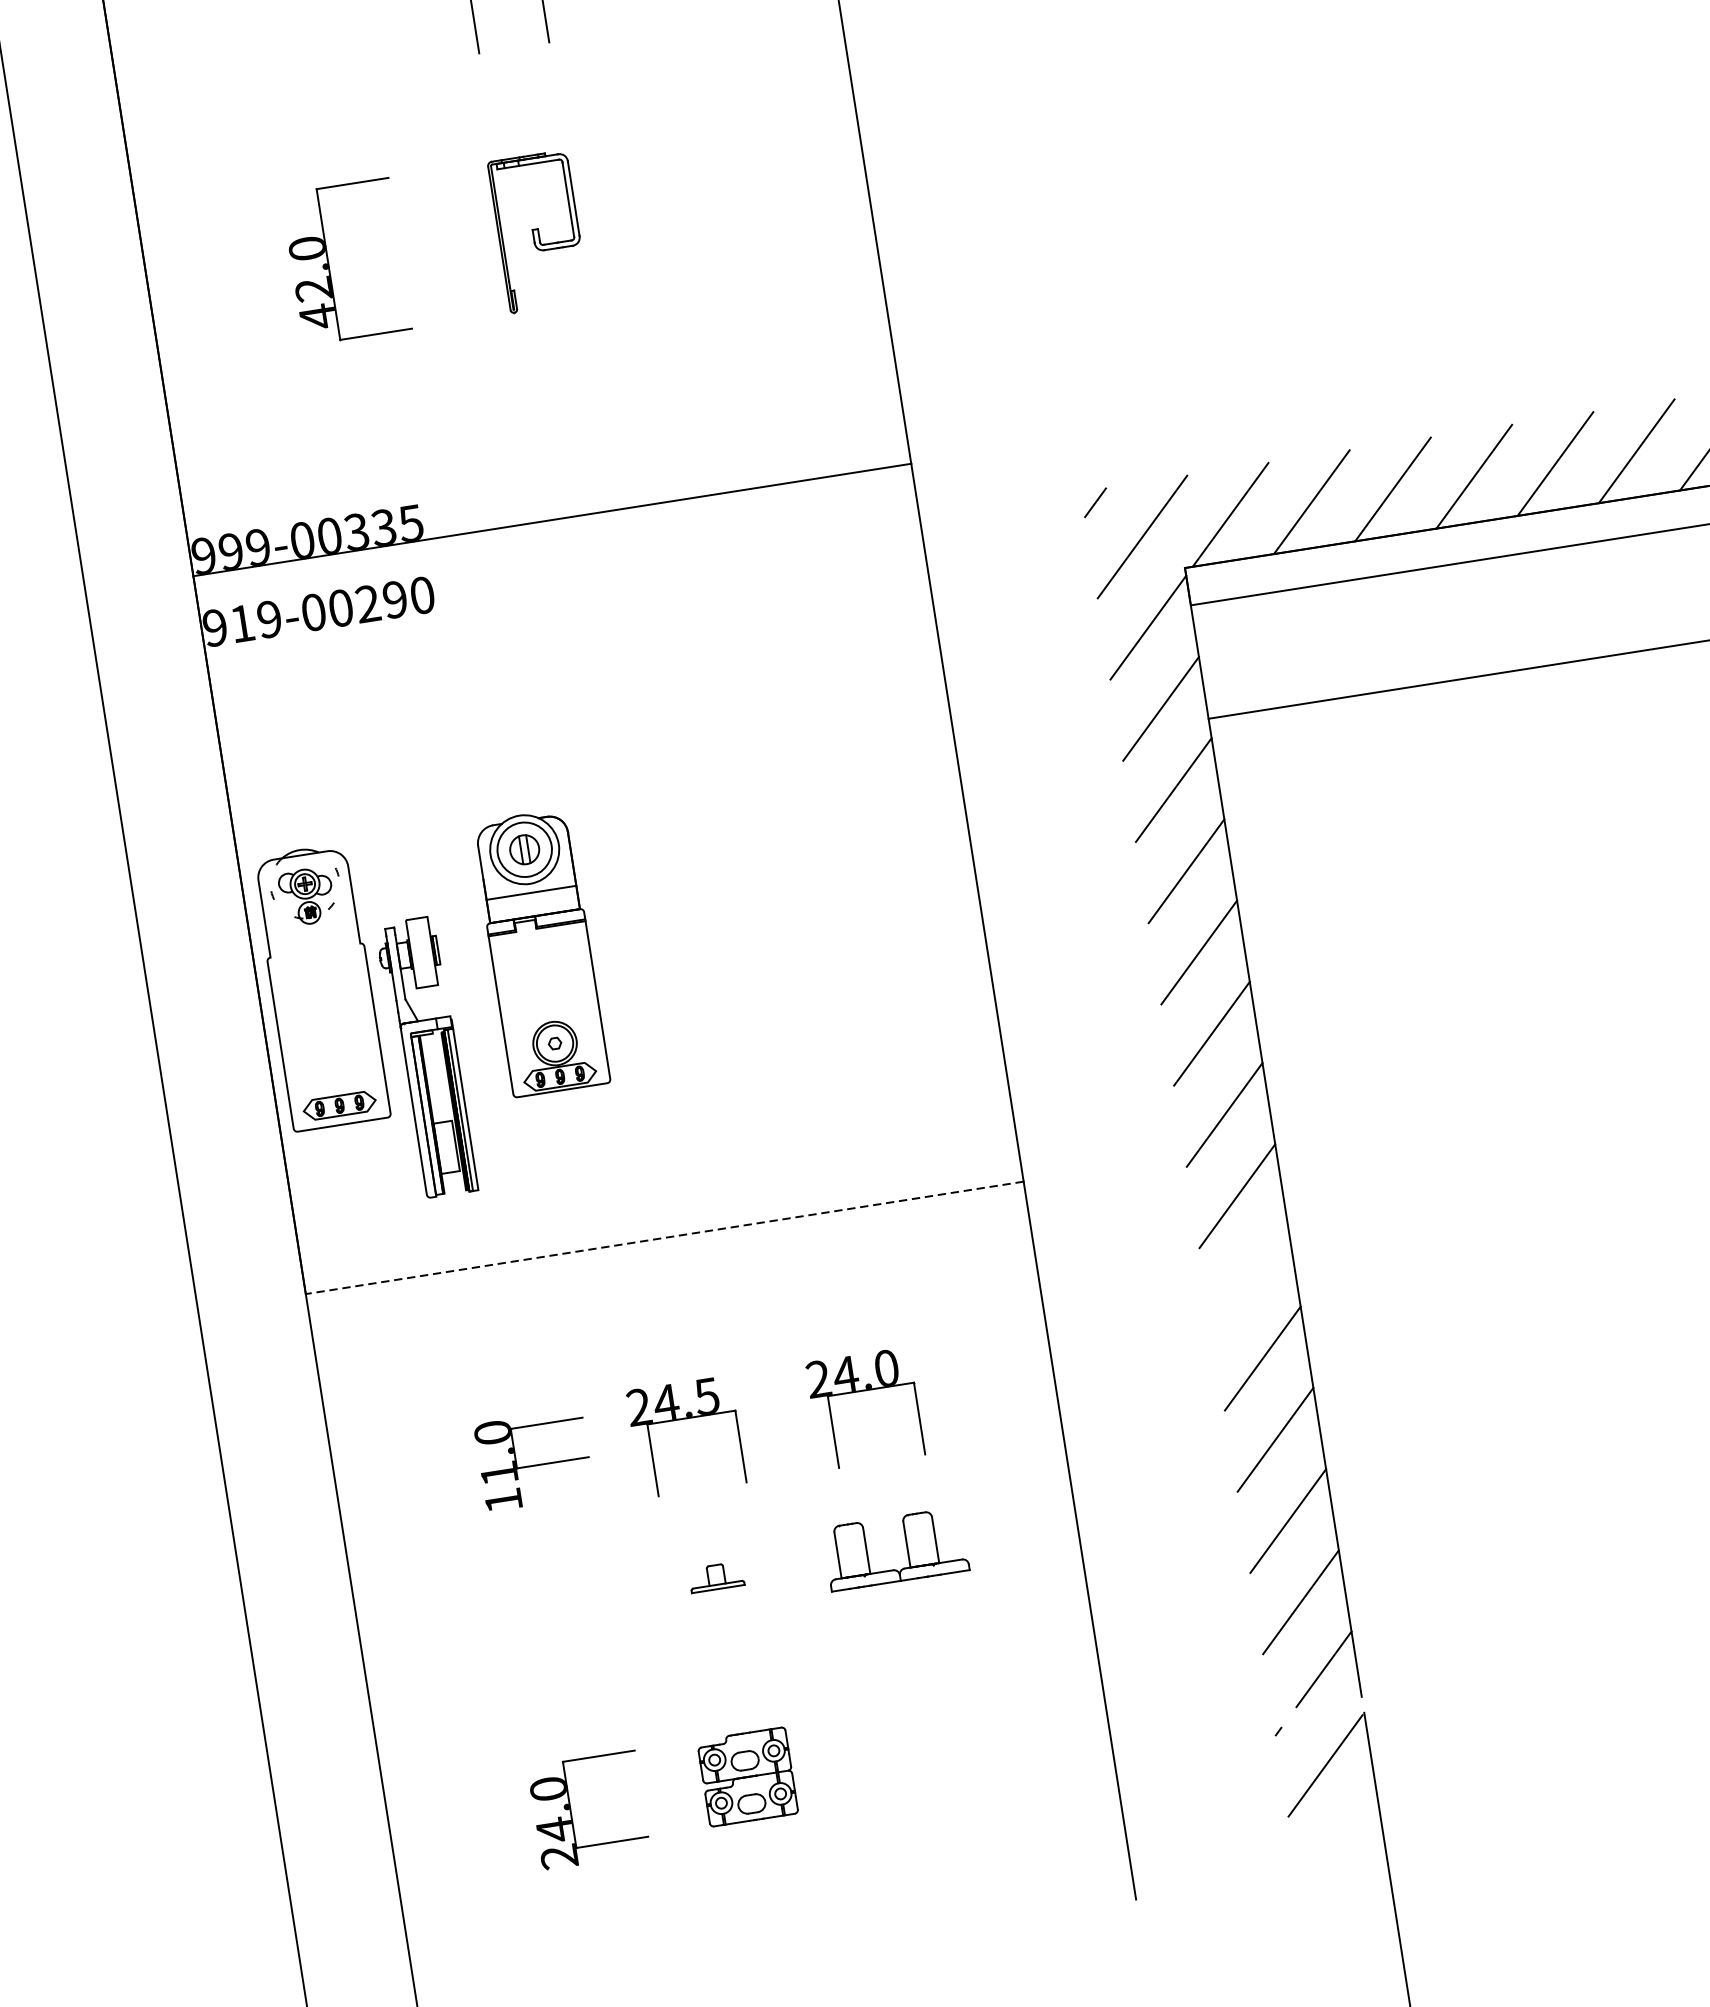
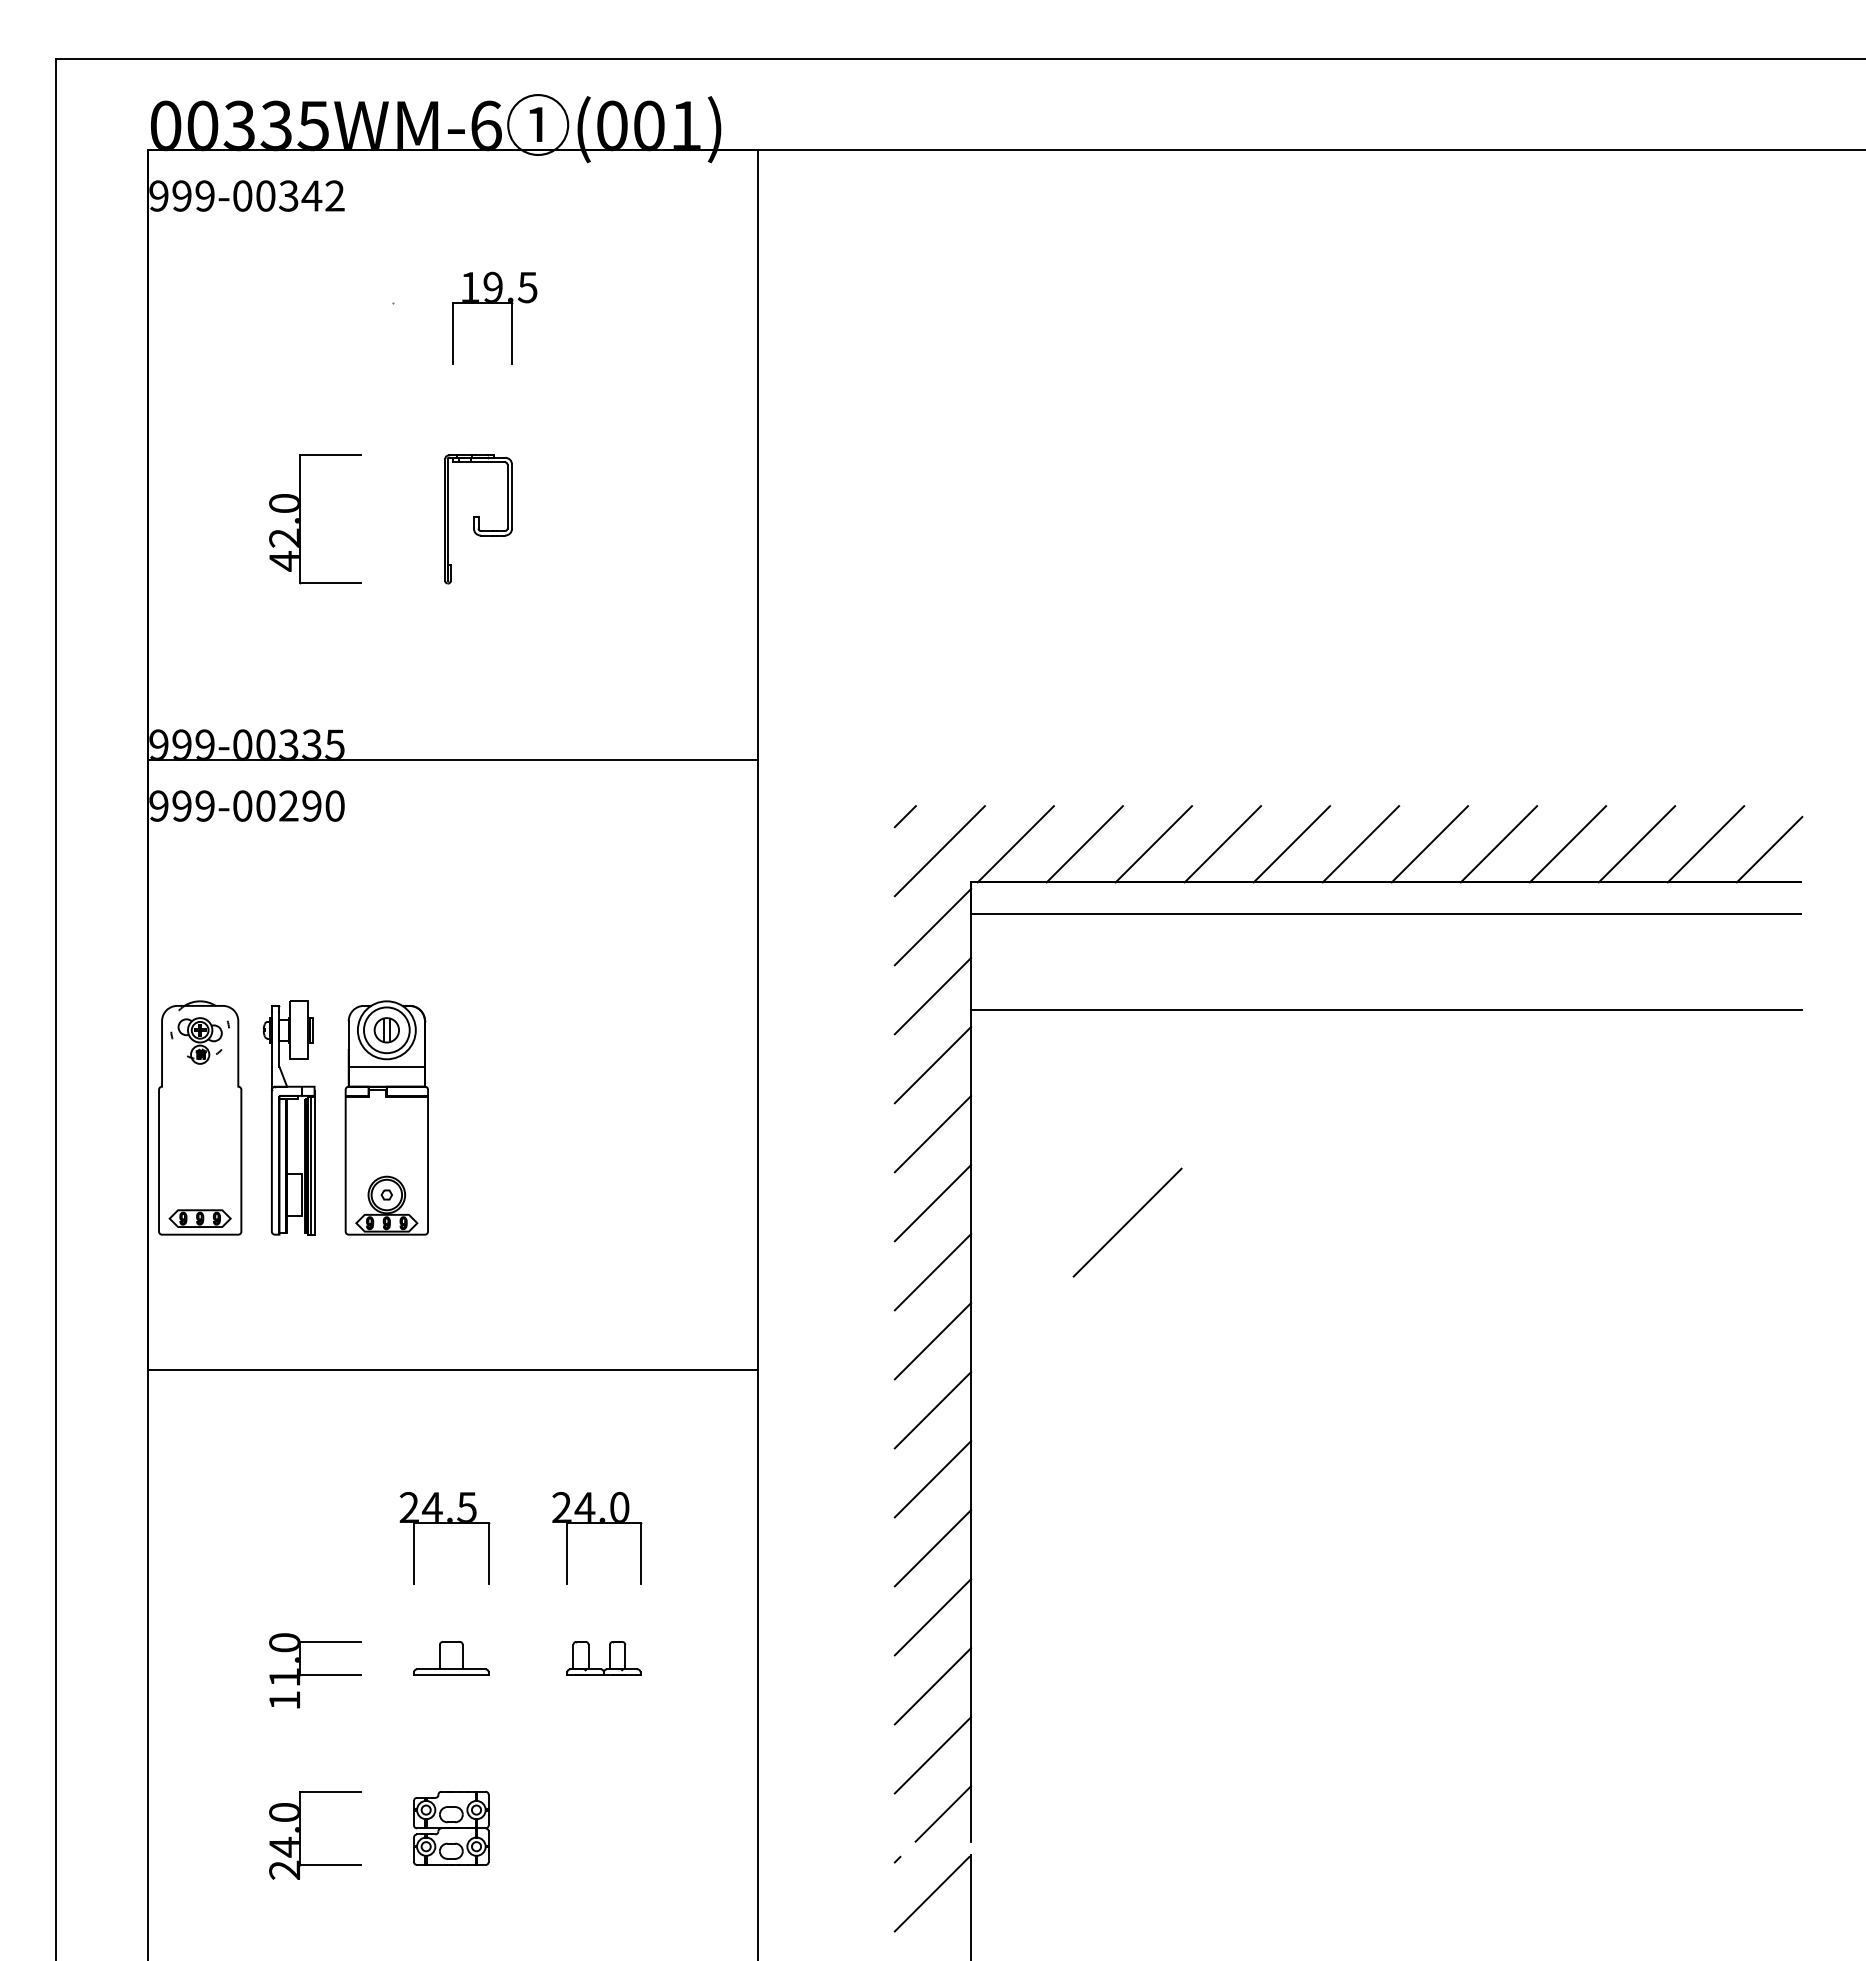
text: (241, 623) -> (181, 805), 919-00290 -> 999-00290
line: (1431, 939) -> (1127, 1222), added
part: (425, 1057) -> (288, 1117), moved
line: (664, 1237) -> (452, 1370), dashed -> solid
line: (1249, 1277) -> (932, 1479), added
part: (534, 1459) -> (315, 1670), moved
part: (895, 1549) -> (603, 1658), size x0.62
part: (716, 1577) -> (451, 1658), size x1.67

